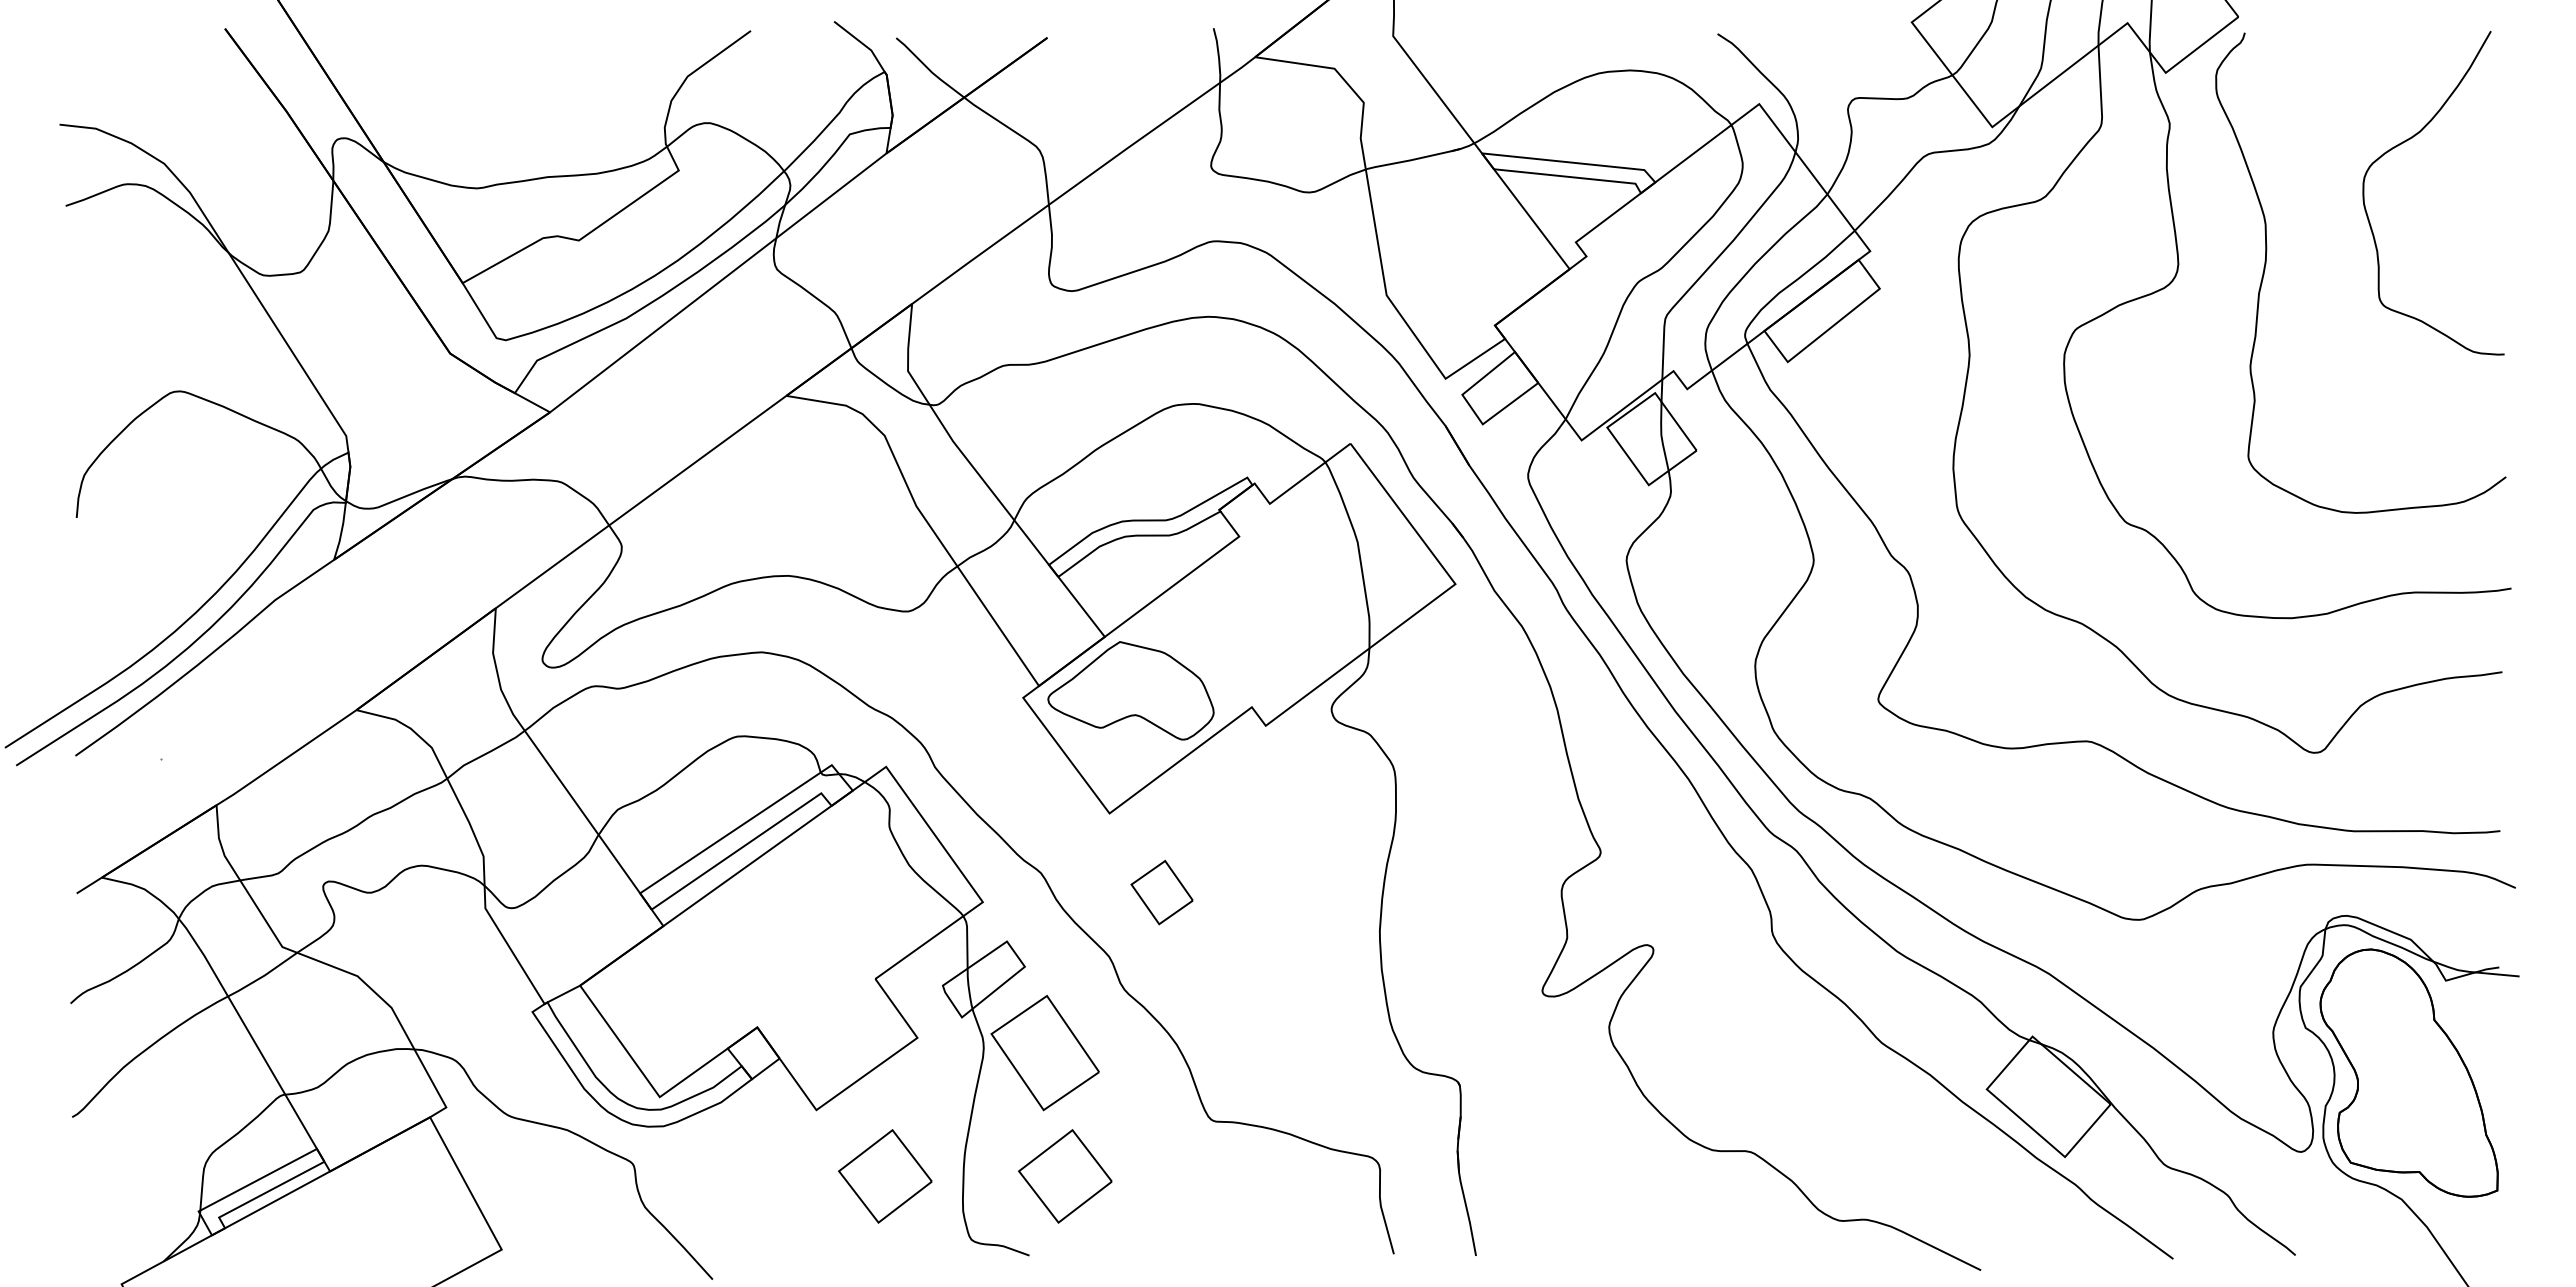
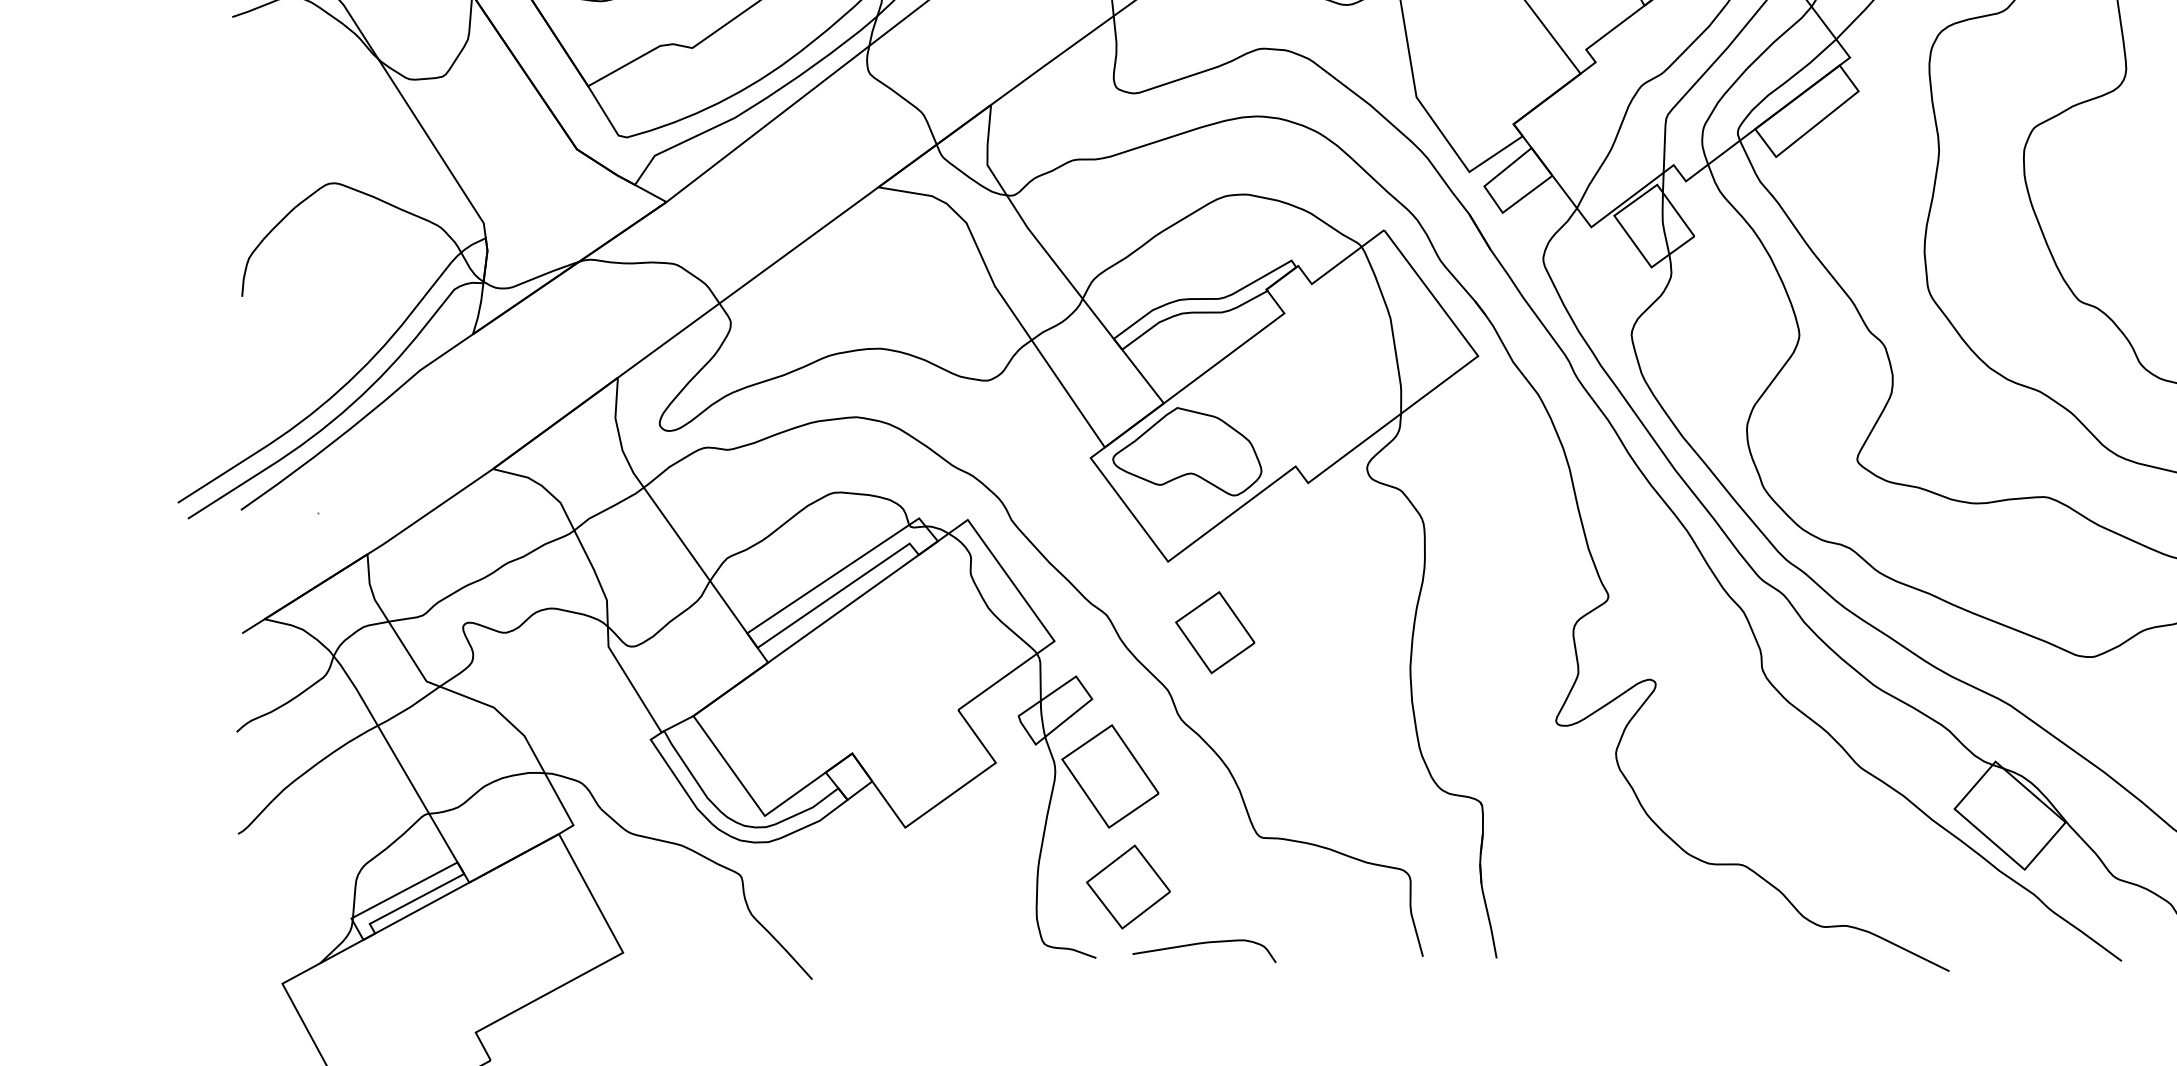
part: (1161, 892) -> (1214, 632), size x1.43
part: (885, 1176) -> (967, 887), removed
curve: (1145, 1240) -> (1200, 944), added

